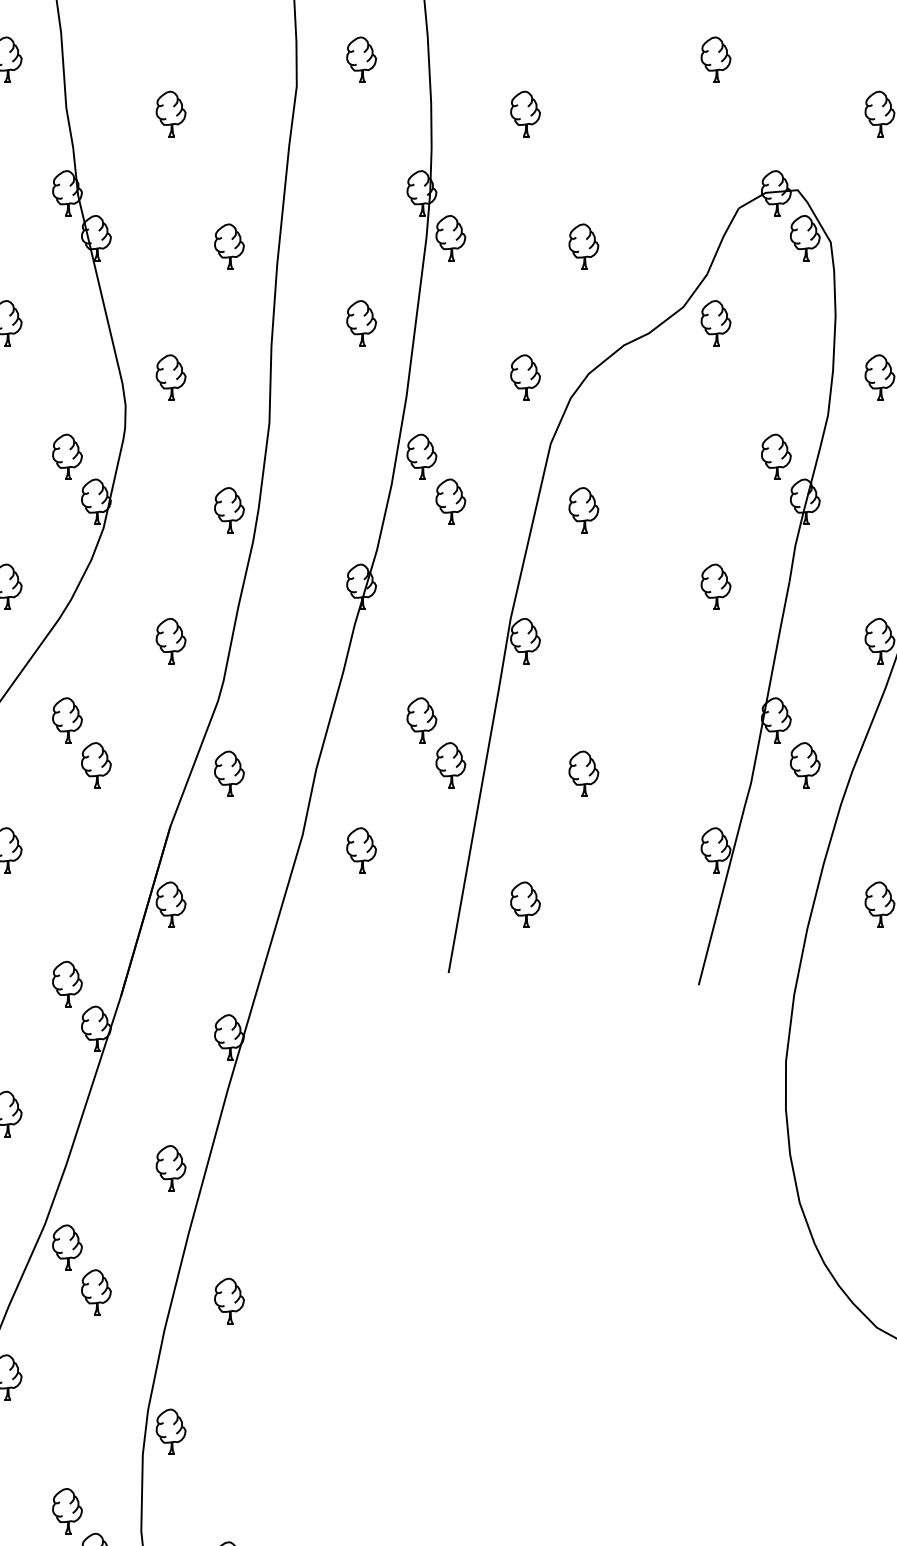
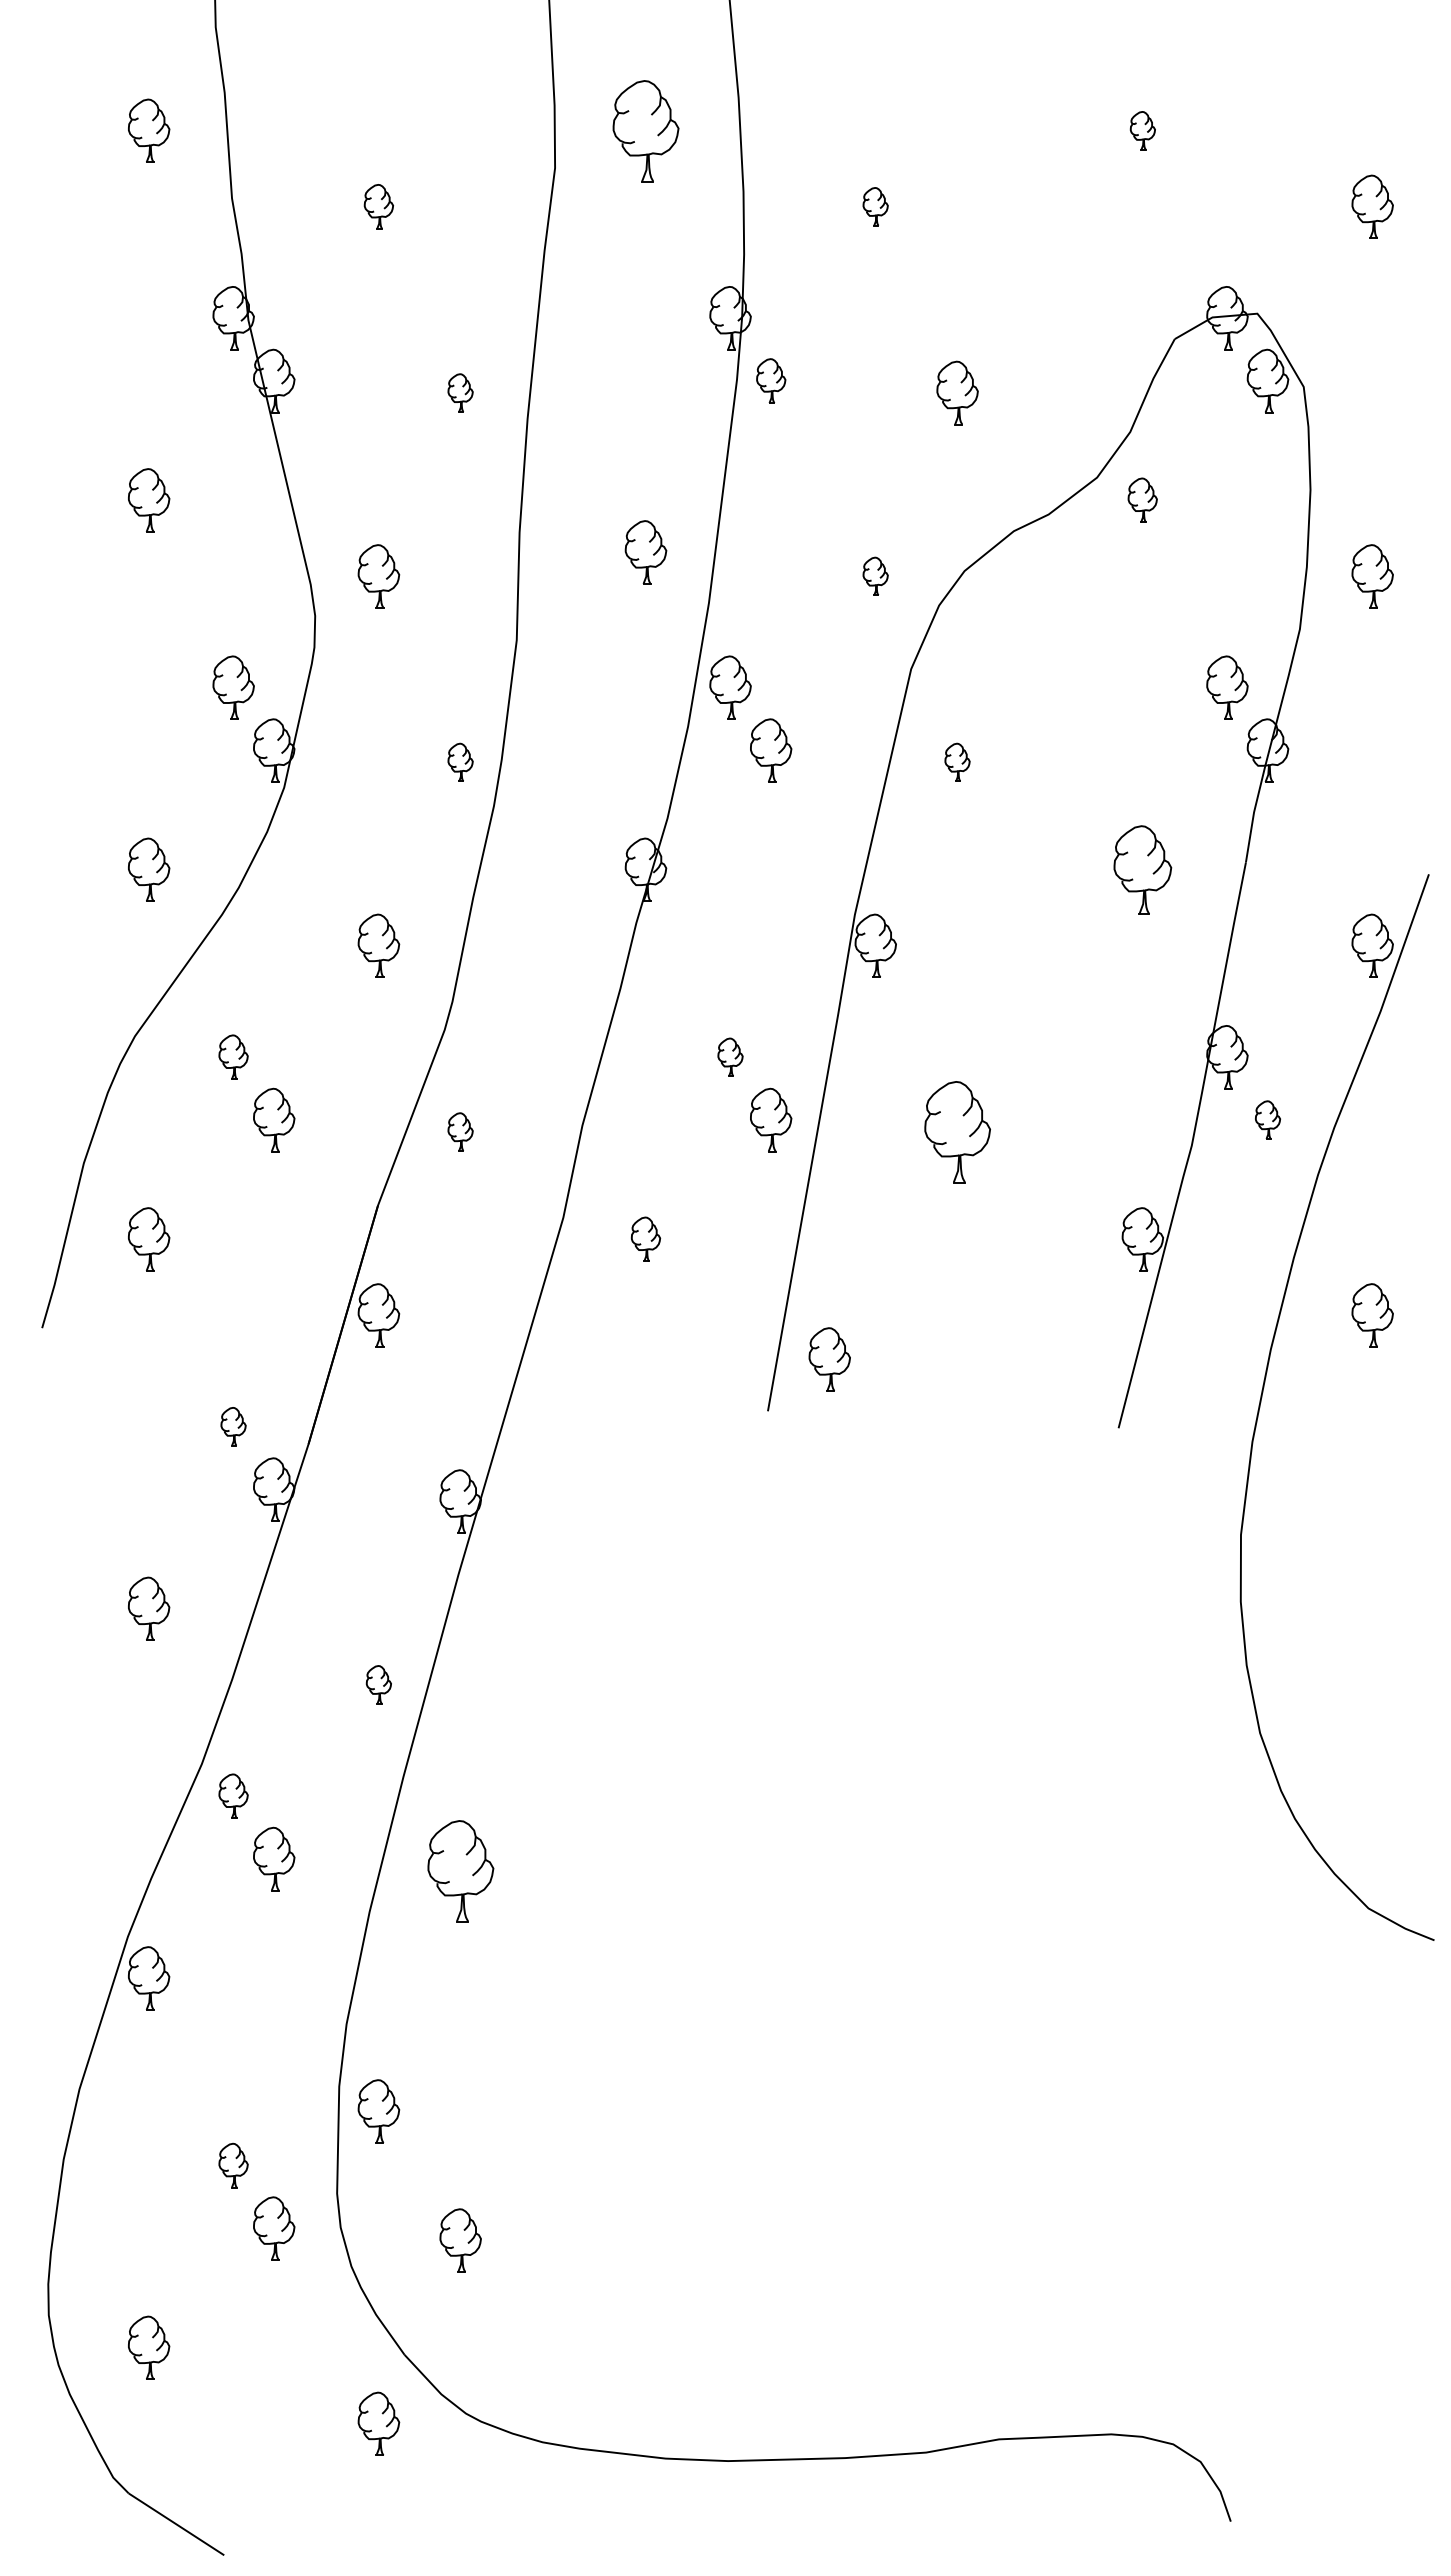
part: (361, 59) -> (645, 130), size x1.6
part: (715, 59) -> (1142, 130), size x0.6
part: (170, 113) -> (378, 206), size x0.7
part: (525, 113) -> (875, 206), size x0.6
part: (451, 237) -> (771, 380), size x0.7
part: (229, 246) -> (460, 392), size x0.6
part: (361, 323) -> (645, 552), moved
part: (715, 323) -> (1142, 500), size x0.7
part: (525, 377) -> (875, 576), size x0.6
part: (229, 510) -> (460, 762), size x0.6
part: (583, 510) -> (957, 762), size x0.6
part: (715, 586) -> (1142, 869), size x1.4
part: (67, 720) -> (233, 1057), size x0.7
part: (421, 720) -> (730, 1057), size x0.6
part: (804, 764) -> (1267, 1119), size x0.6
part: (229, 773) -> (460, 1131), size x0.6
part: (583, 773) -> (957, 1131), size x1.6
part: (361, 850) -> (645, 1239), size x0.7
part: (525, 904) -> (829, 1359), moved
part: (67, 983) -> (233, 1426), size x0.6
part: (170, 1167) -> (378, 1684), size x0.6
part: (67, 1247) -> (233, 1796), size x0.7
part: (229, 1300) -> (460, 1870), size x1.6
part: (170, 1431) -> (378, 2111), moved
part: (67, 1511) -> (233, 2165), size x0.7

